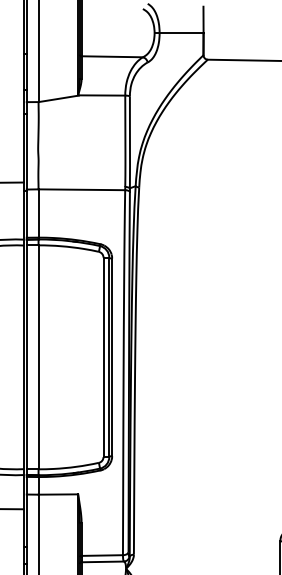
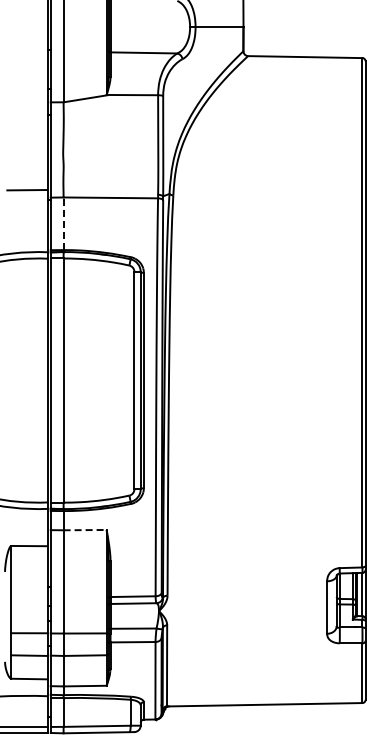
line: (38, 213) -> (63, 223), solid -> dashed
line: (58, 494) -> (85, 530), solid -> dashed

